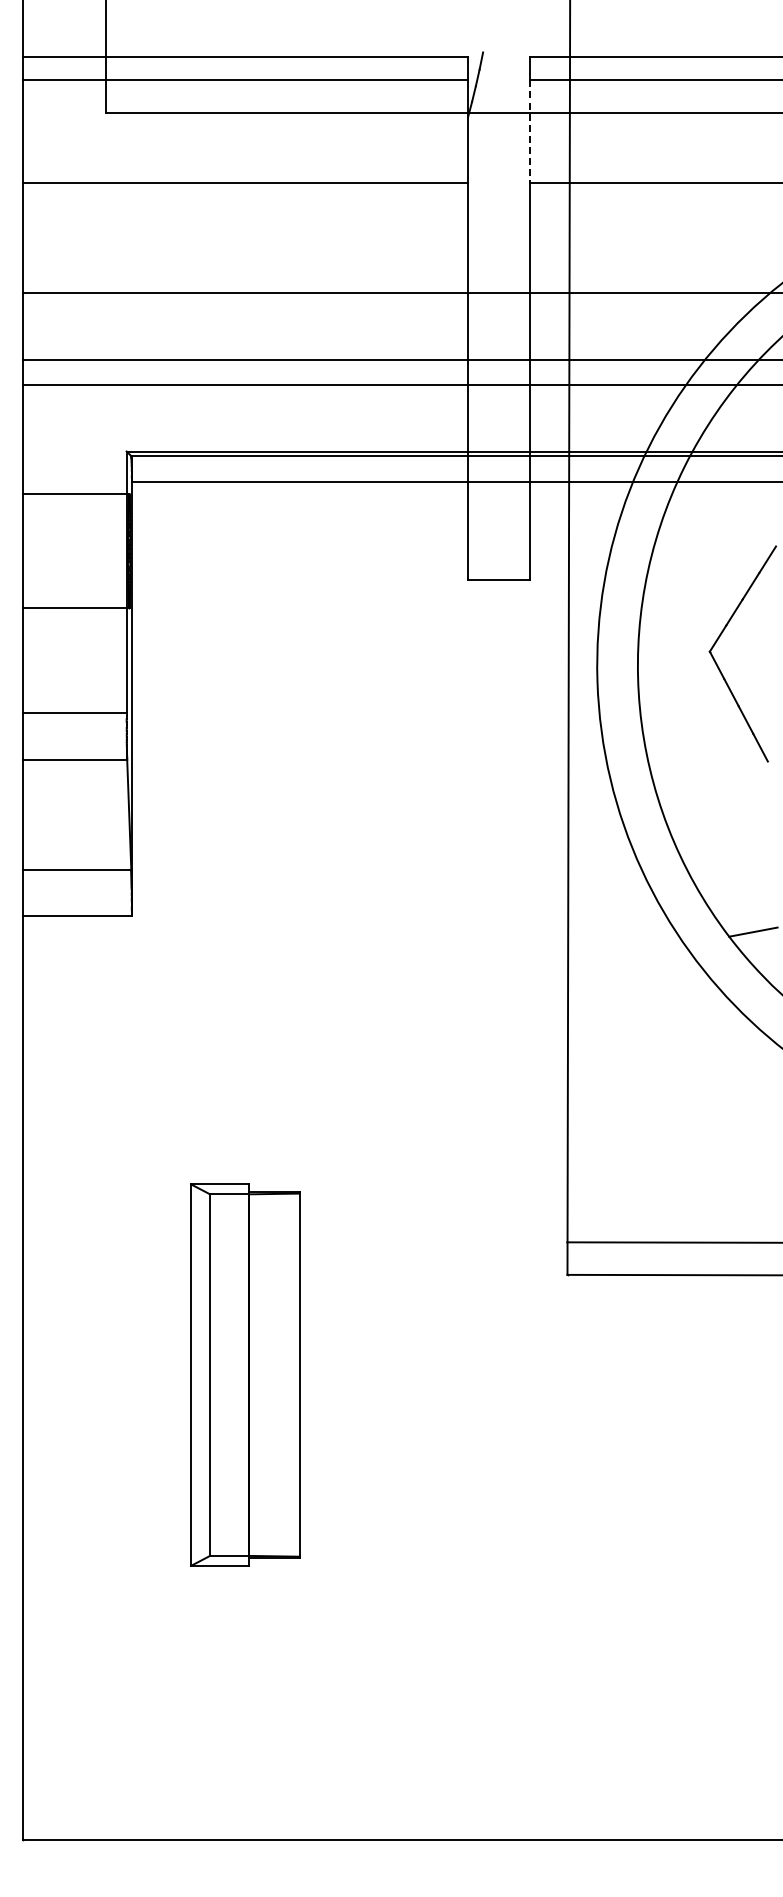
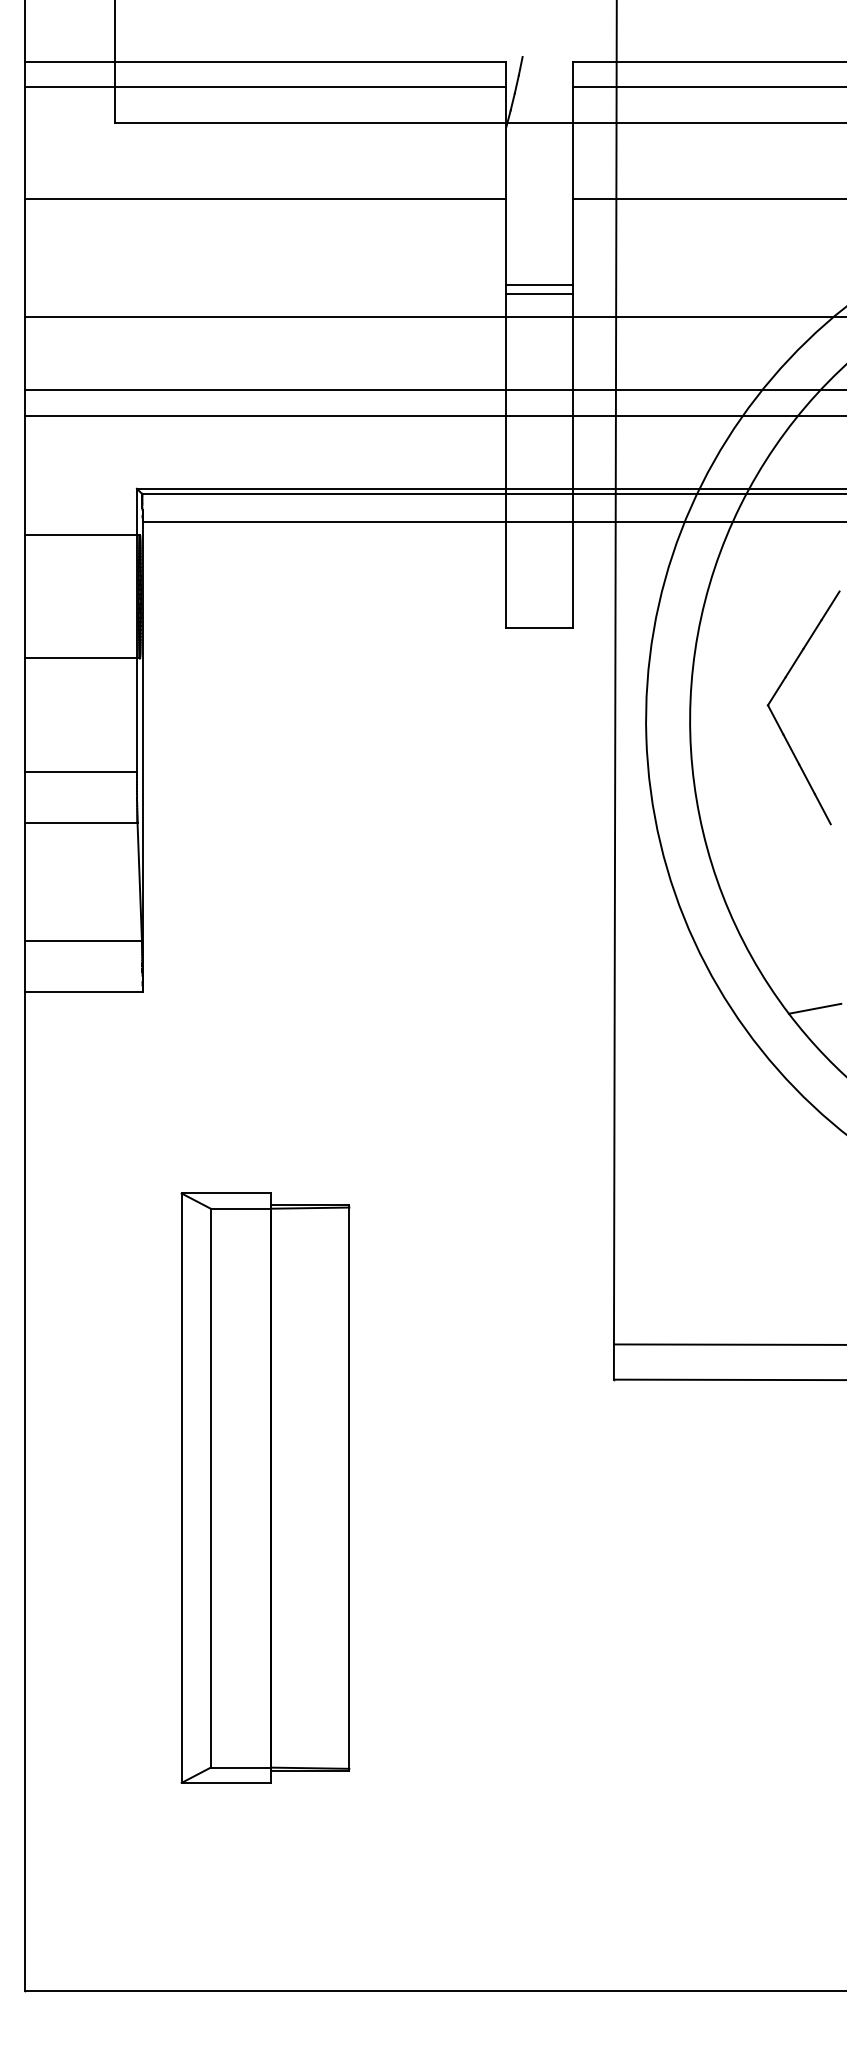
line: (530, 132) -> (573, 143), dashed -> solid
line: (499, 262) -> (540, 284), added
line: (499, 271) -> (540, 293), added
part: (245, 1374) -> (265, 1487), size x1.43

